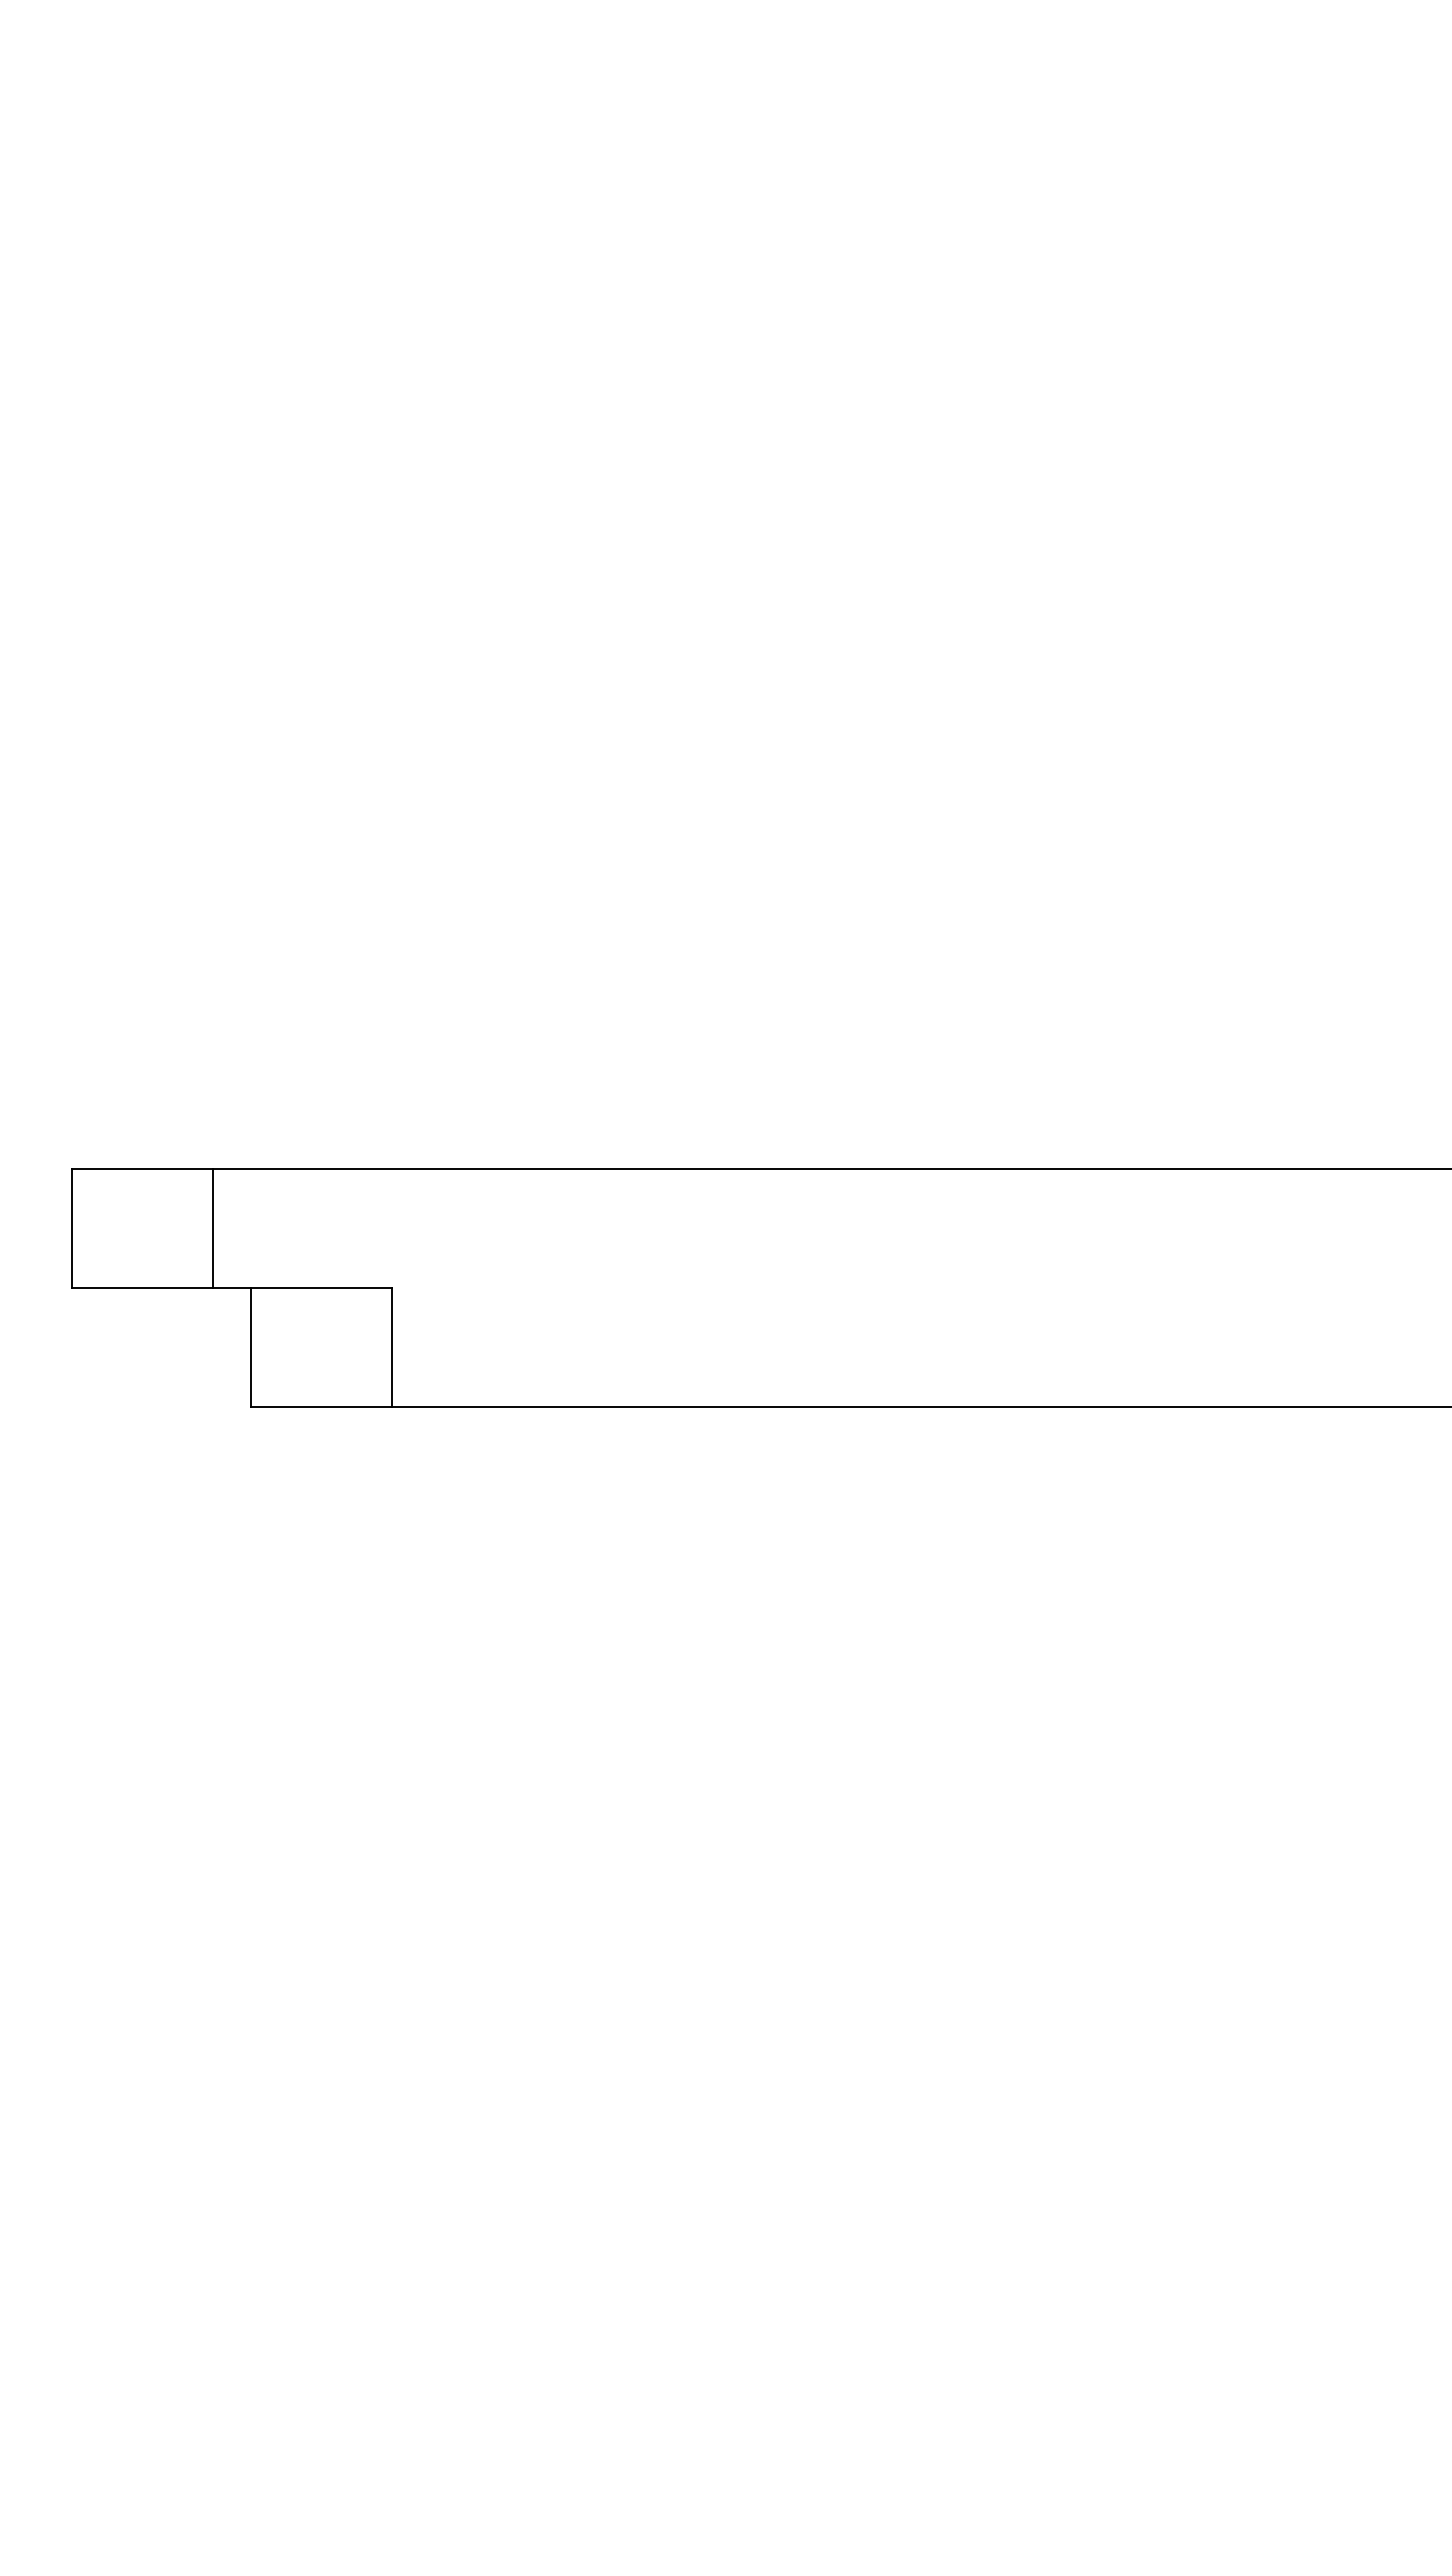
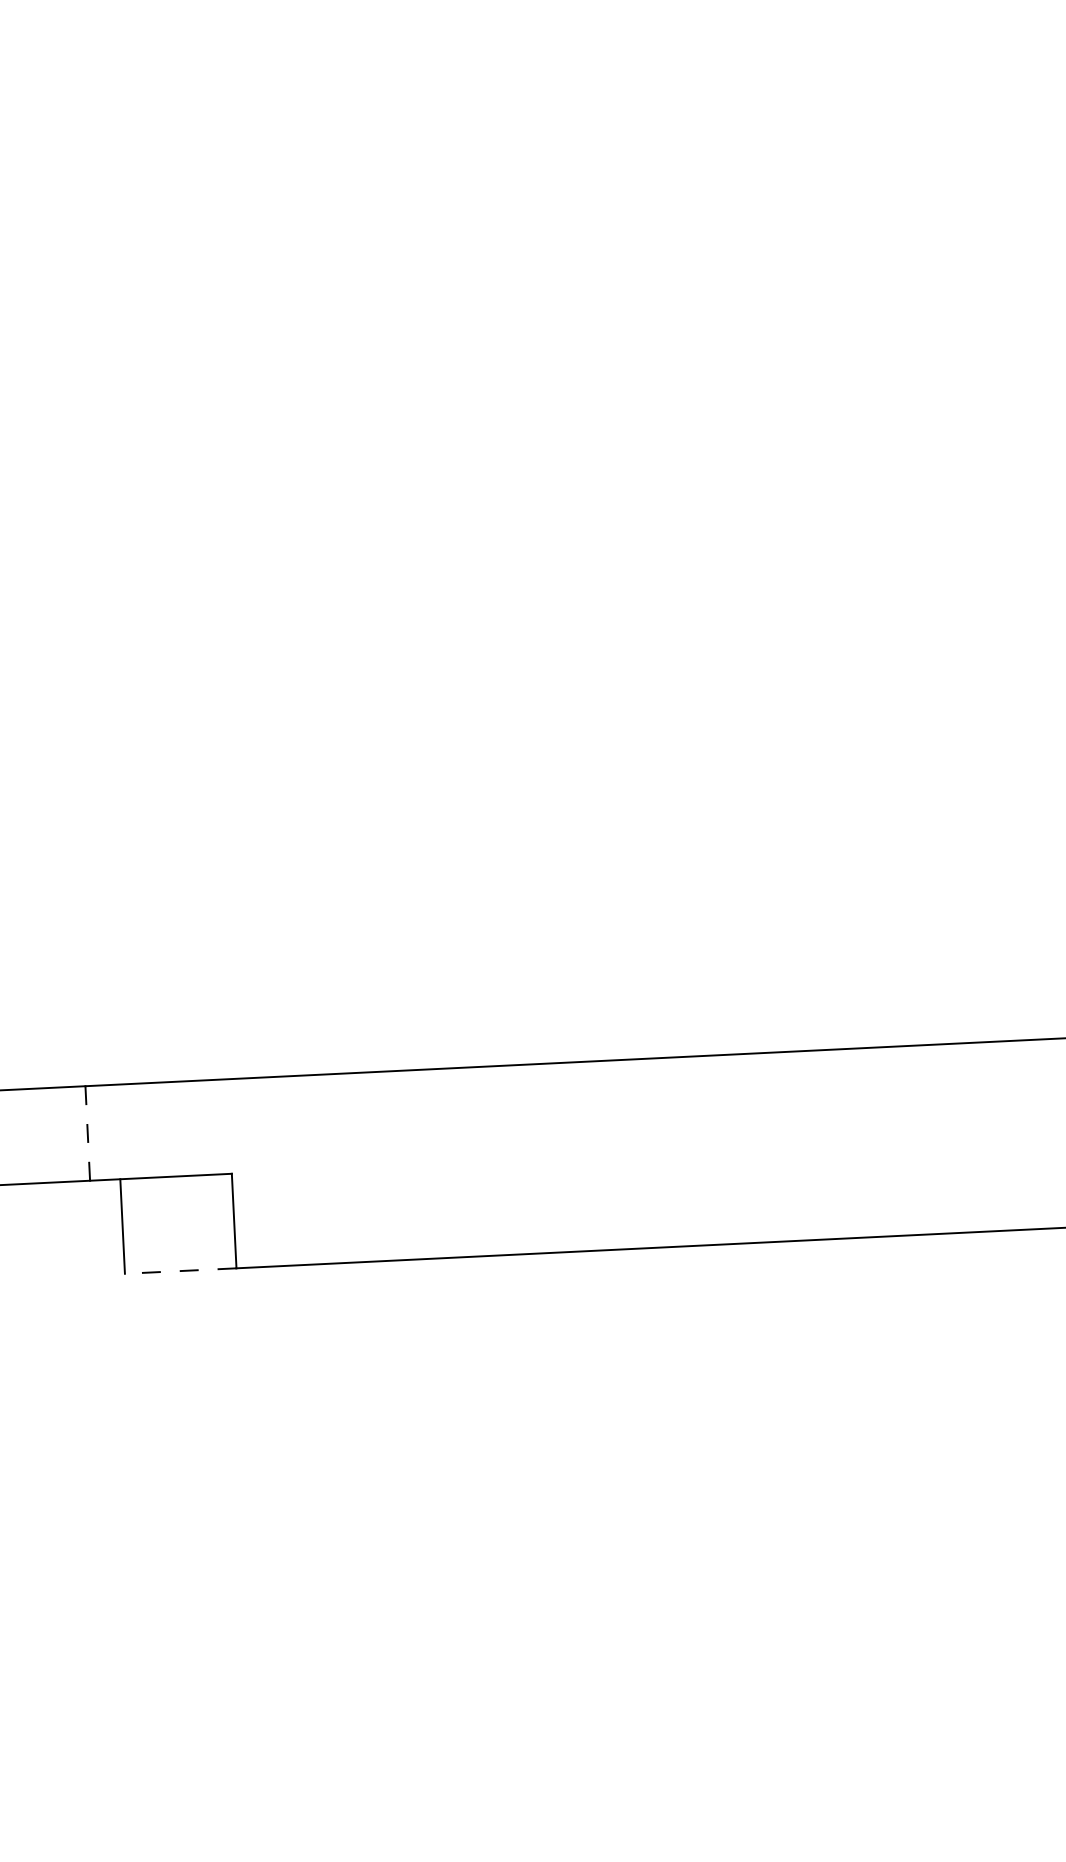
line: (213, 1228) -> (88, 1133), solid -> dashed
line: (321, 1407) -> (180, 1271), solid -> dashed

